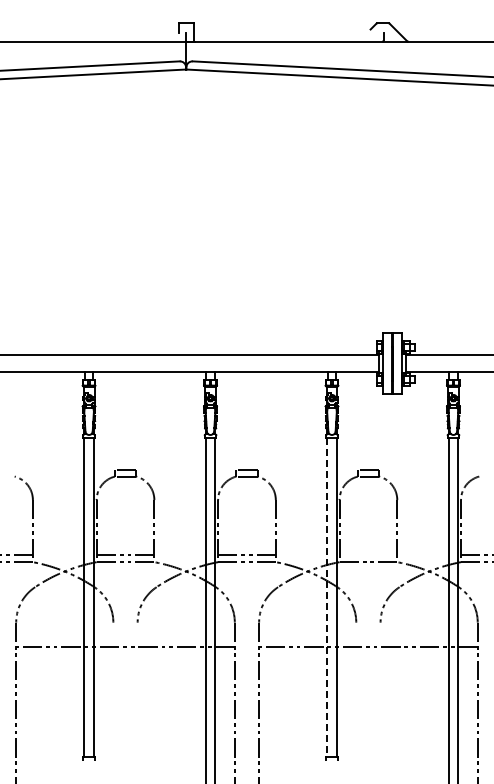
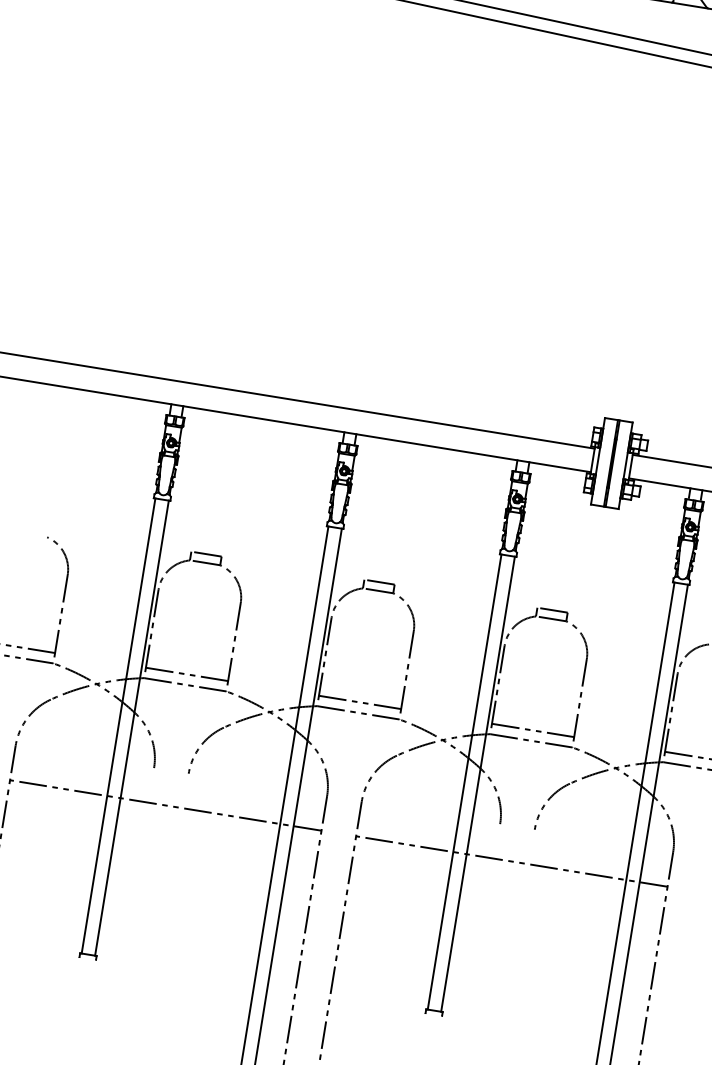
line: (368, 554) -> (533, 729), added
line: (327, 597) -> (464, 781), dashed -> solid

